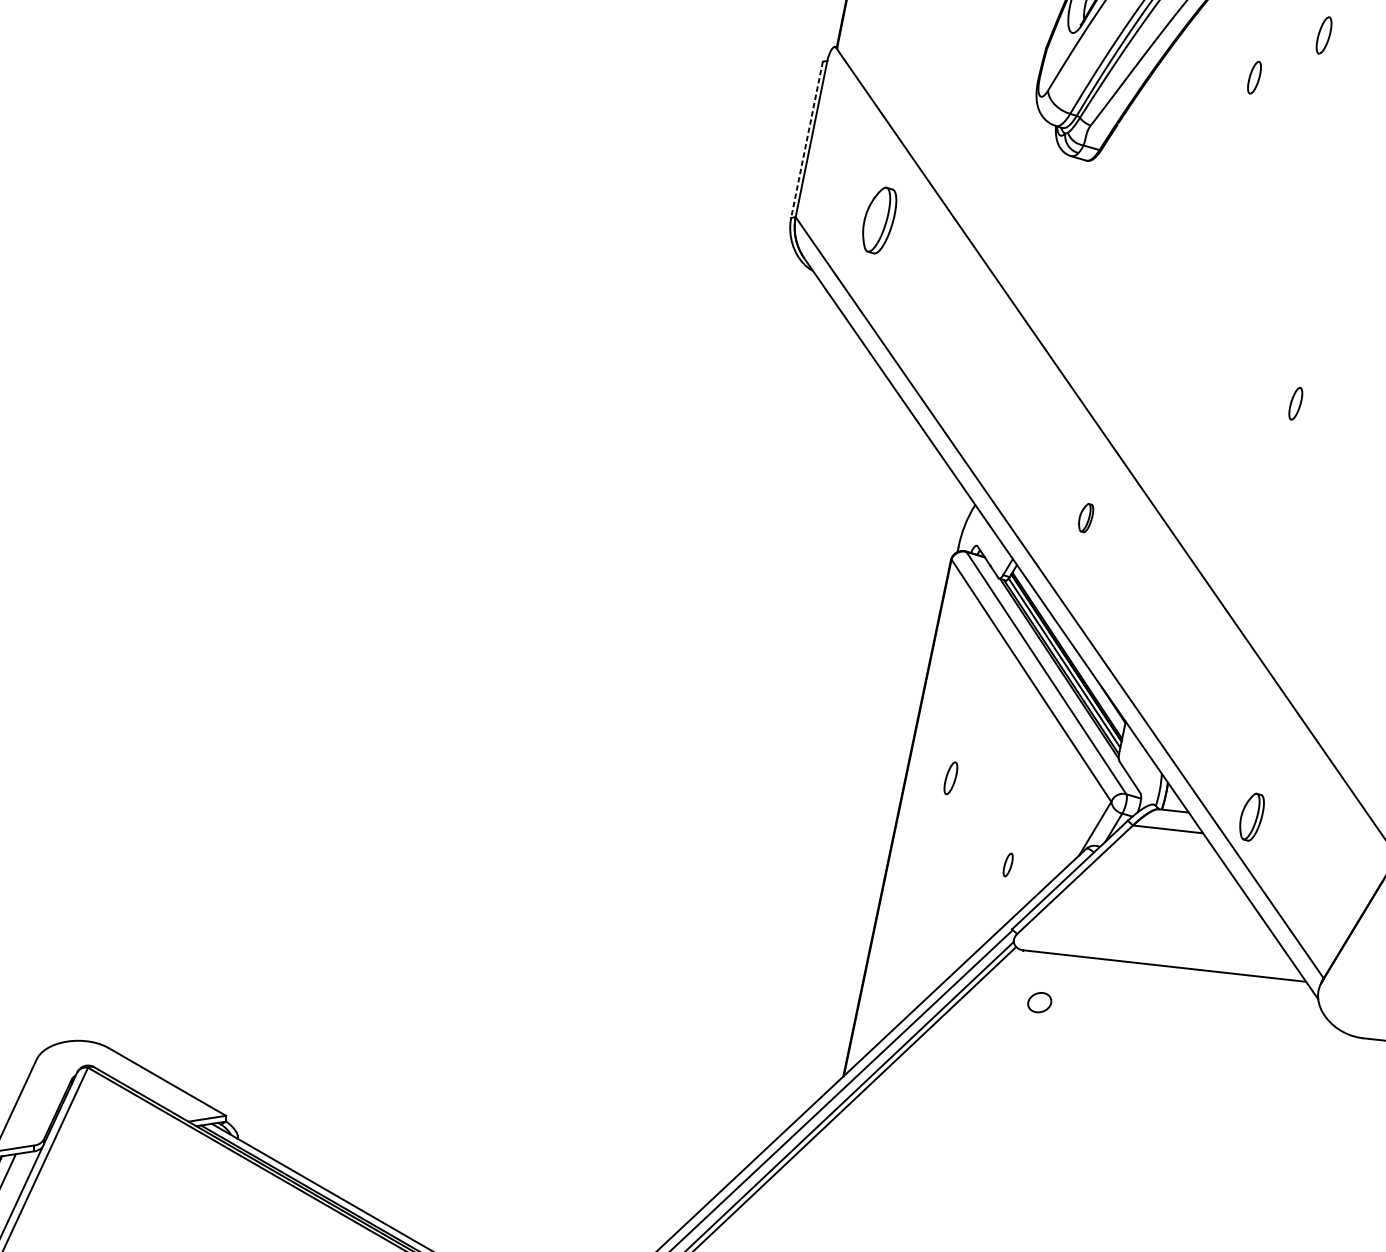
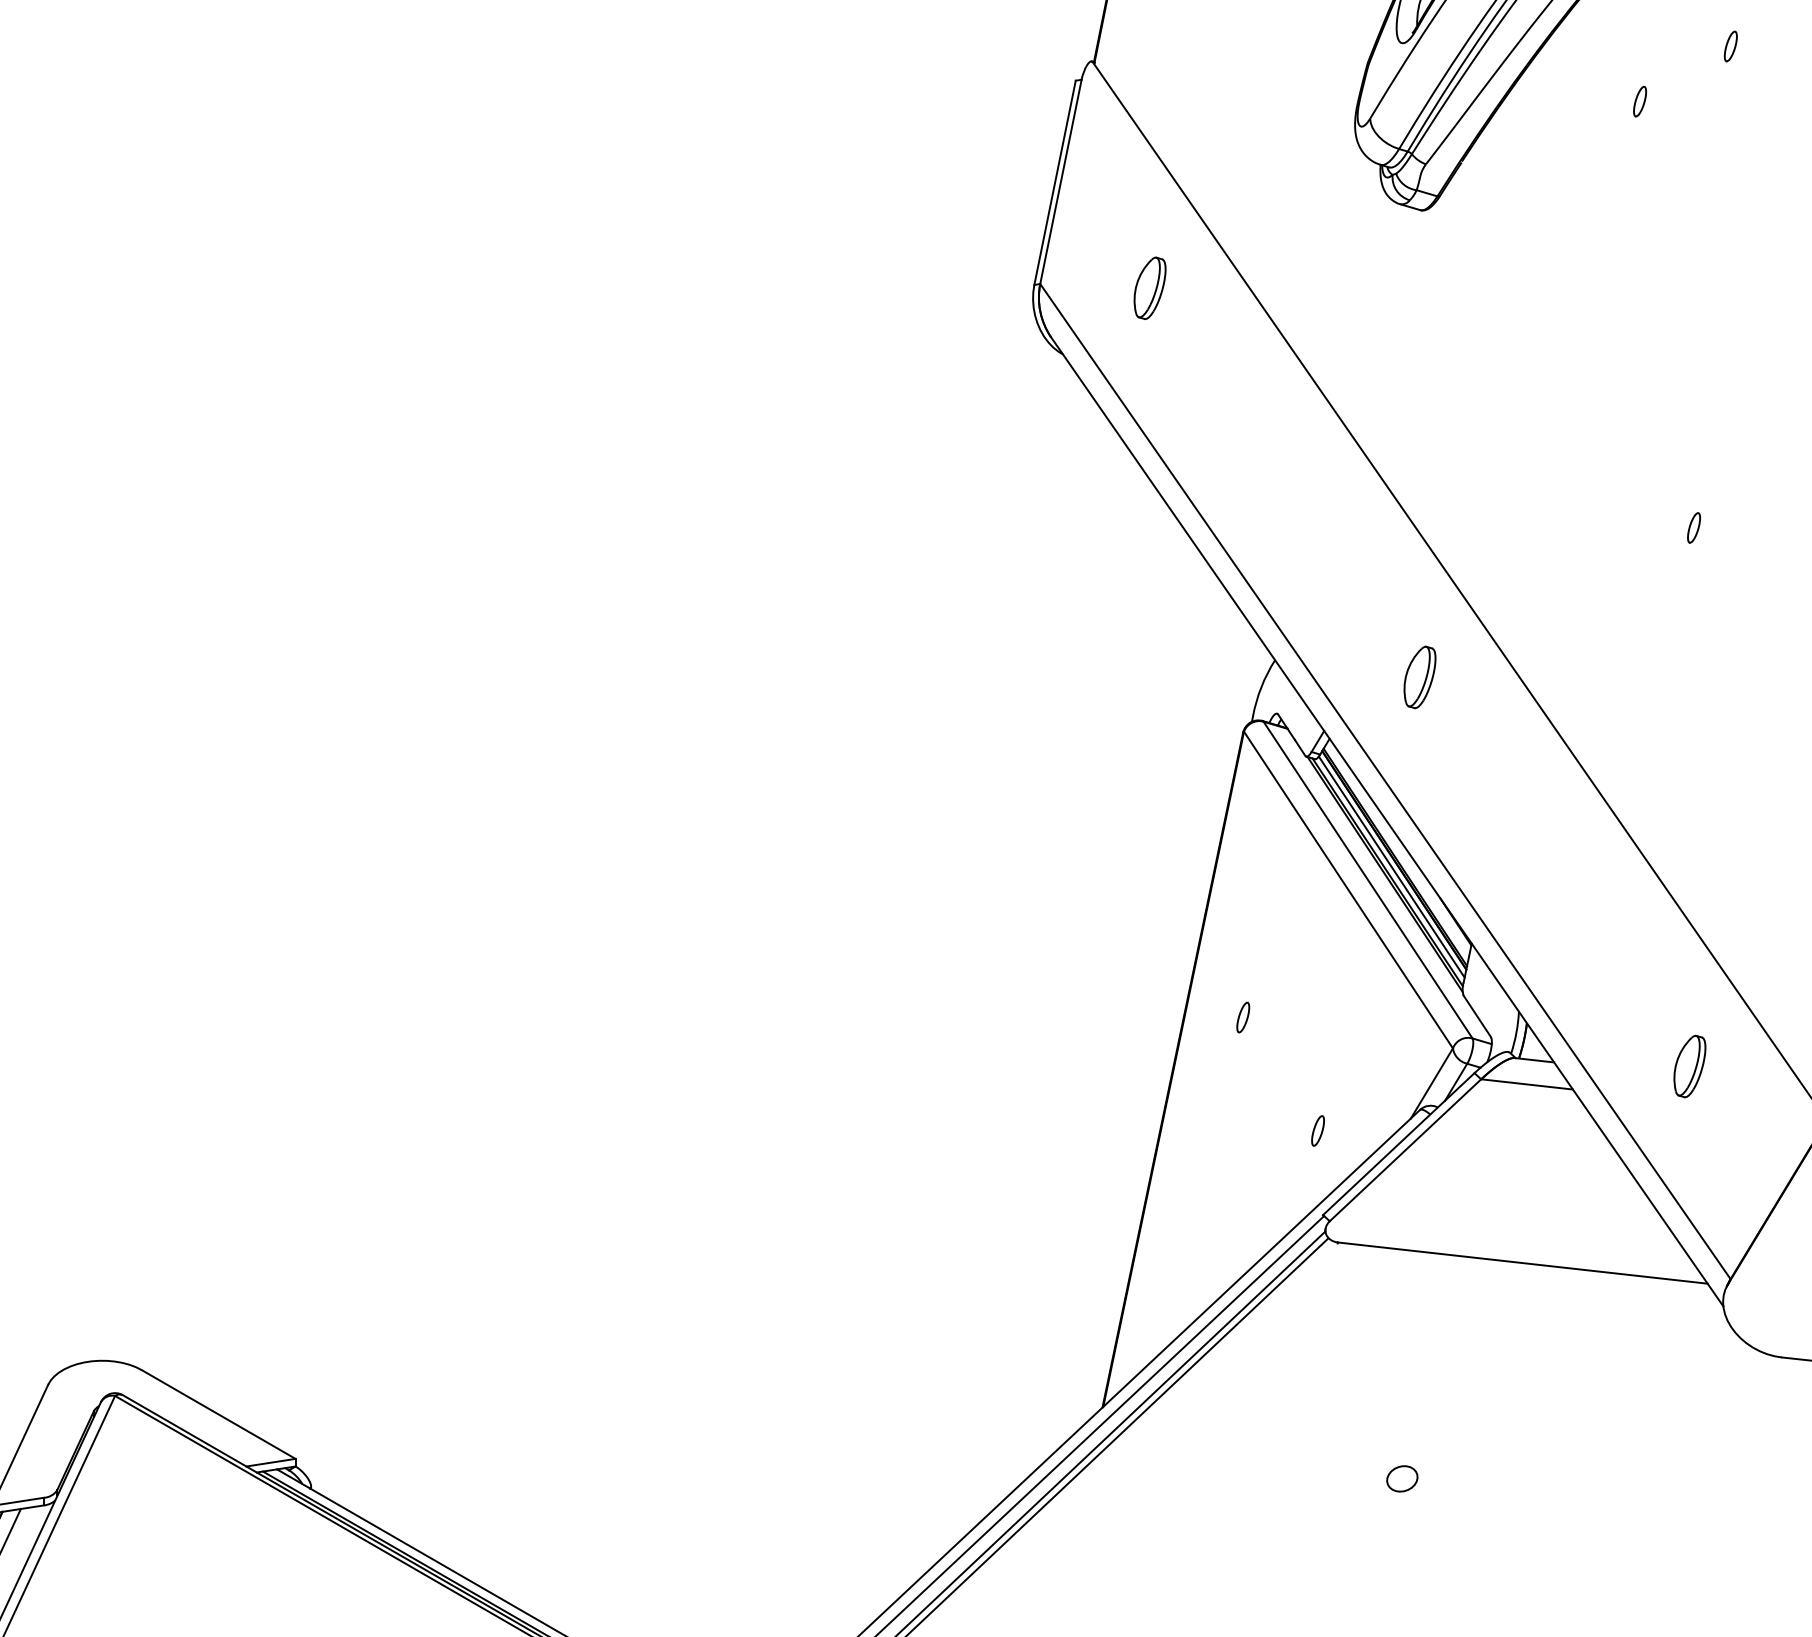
part: (1323, 35) -> (1730, 46), size x0.62
part: (1254, 77) -> (1639, 101), size x0.71
line: (806, 140) -> (1054, 183), dashed -> solid
part: (879, 219) -> (1149, 287), size x0.71
part: (1295, 403) -> (1693, 527), size x0.71
part: (1085, 518) -> (1419, 677), size x1.67
part: (951, 778) -> (1243, 1017), size x0.71
part: (1251, 817) -> (1689, 1066), moved
part: (1039, 1002) -> (1402, 1478), moved

